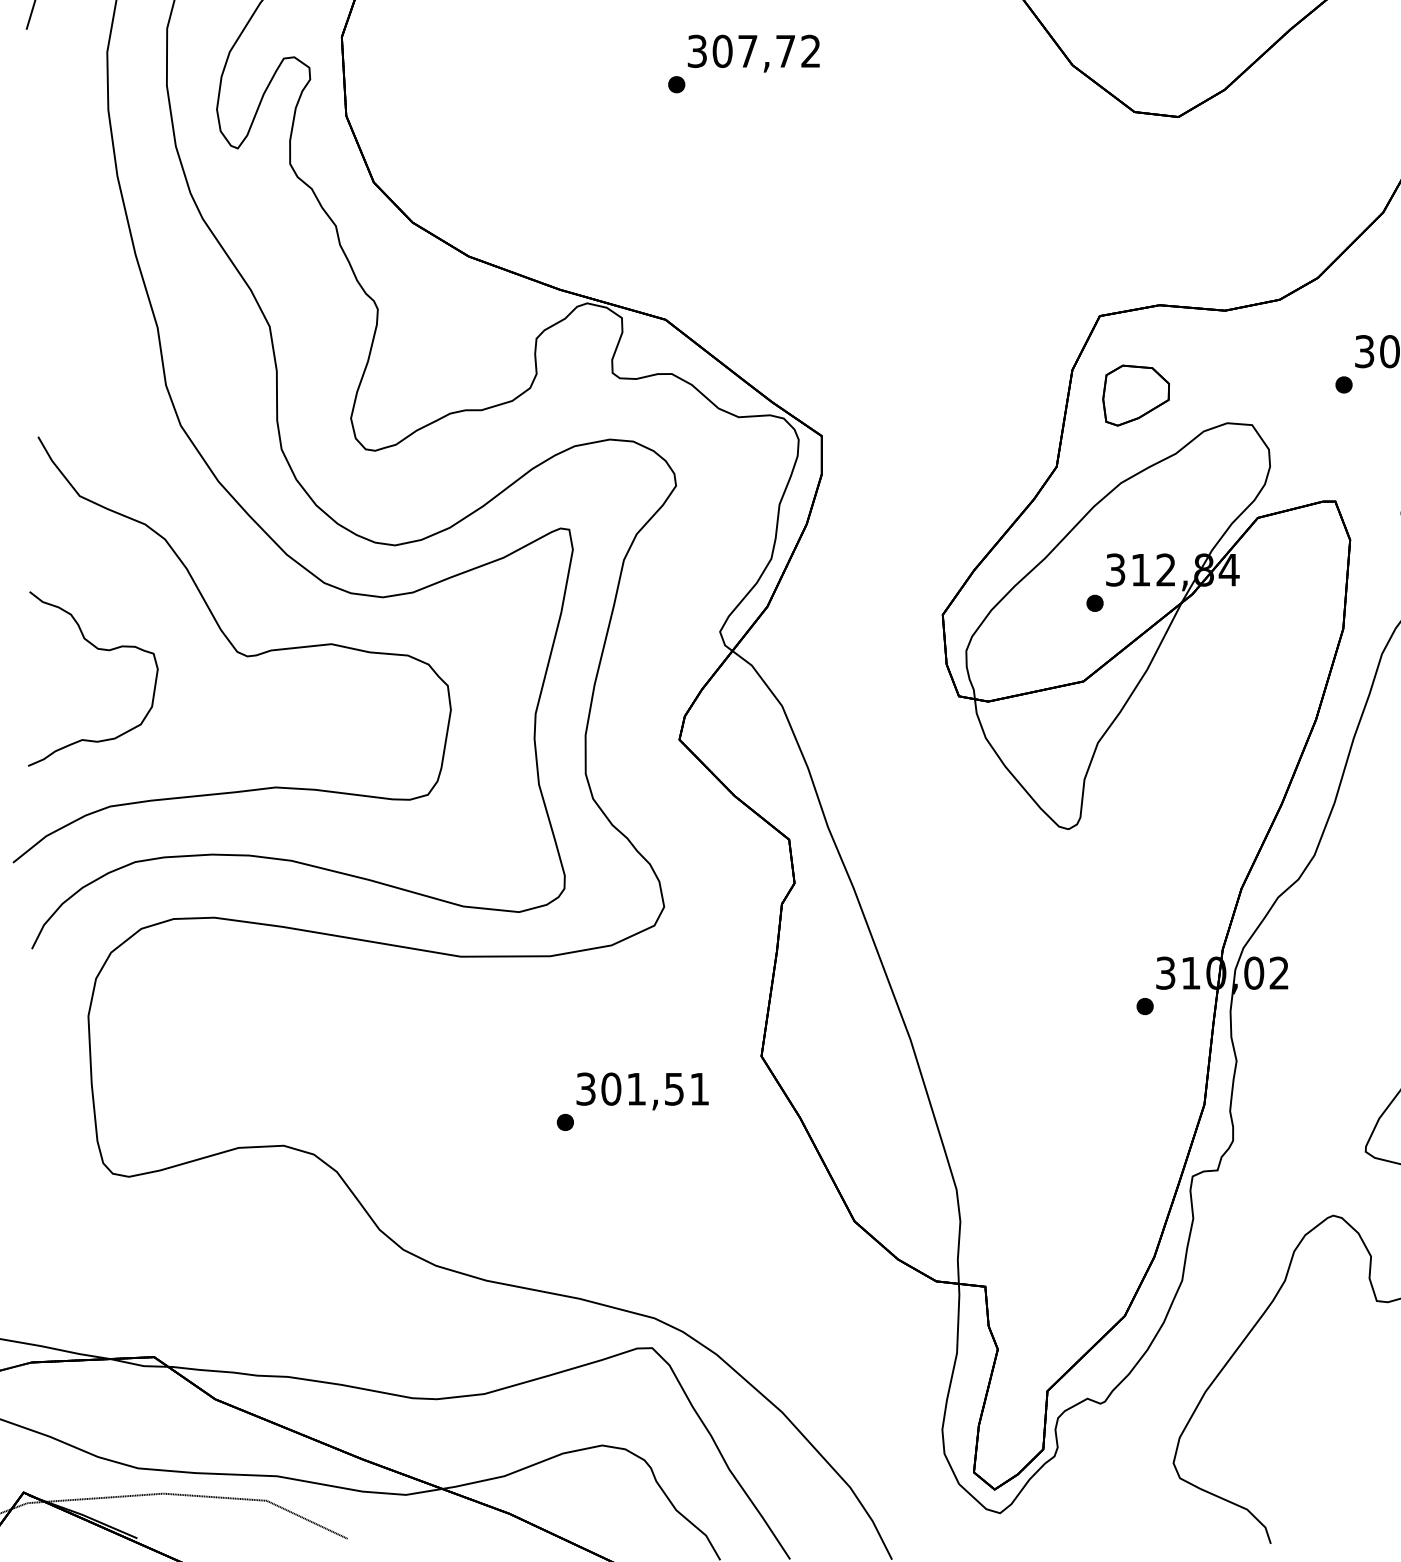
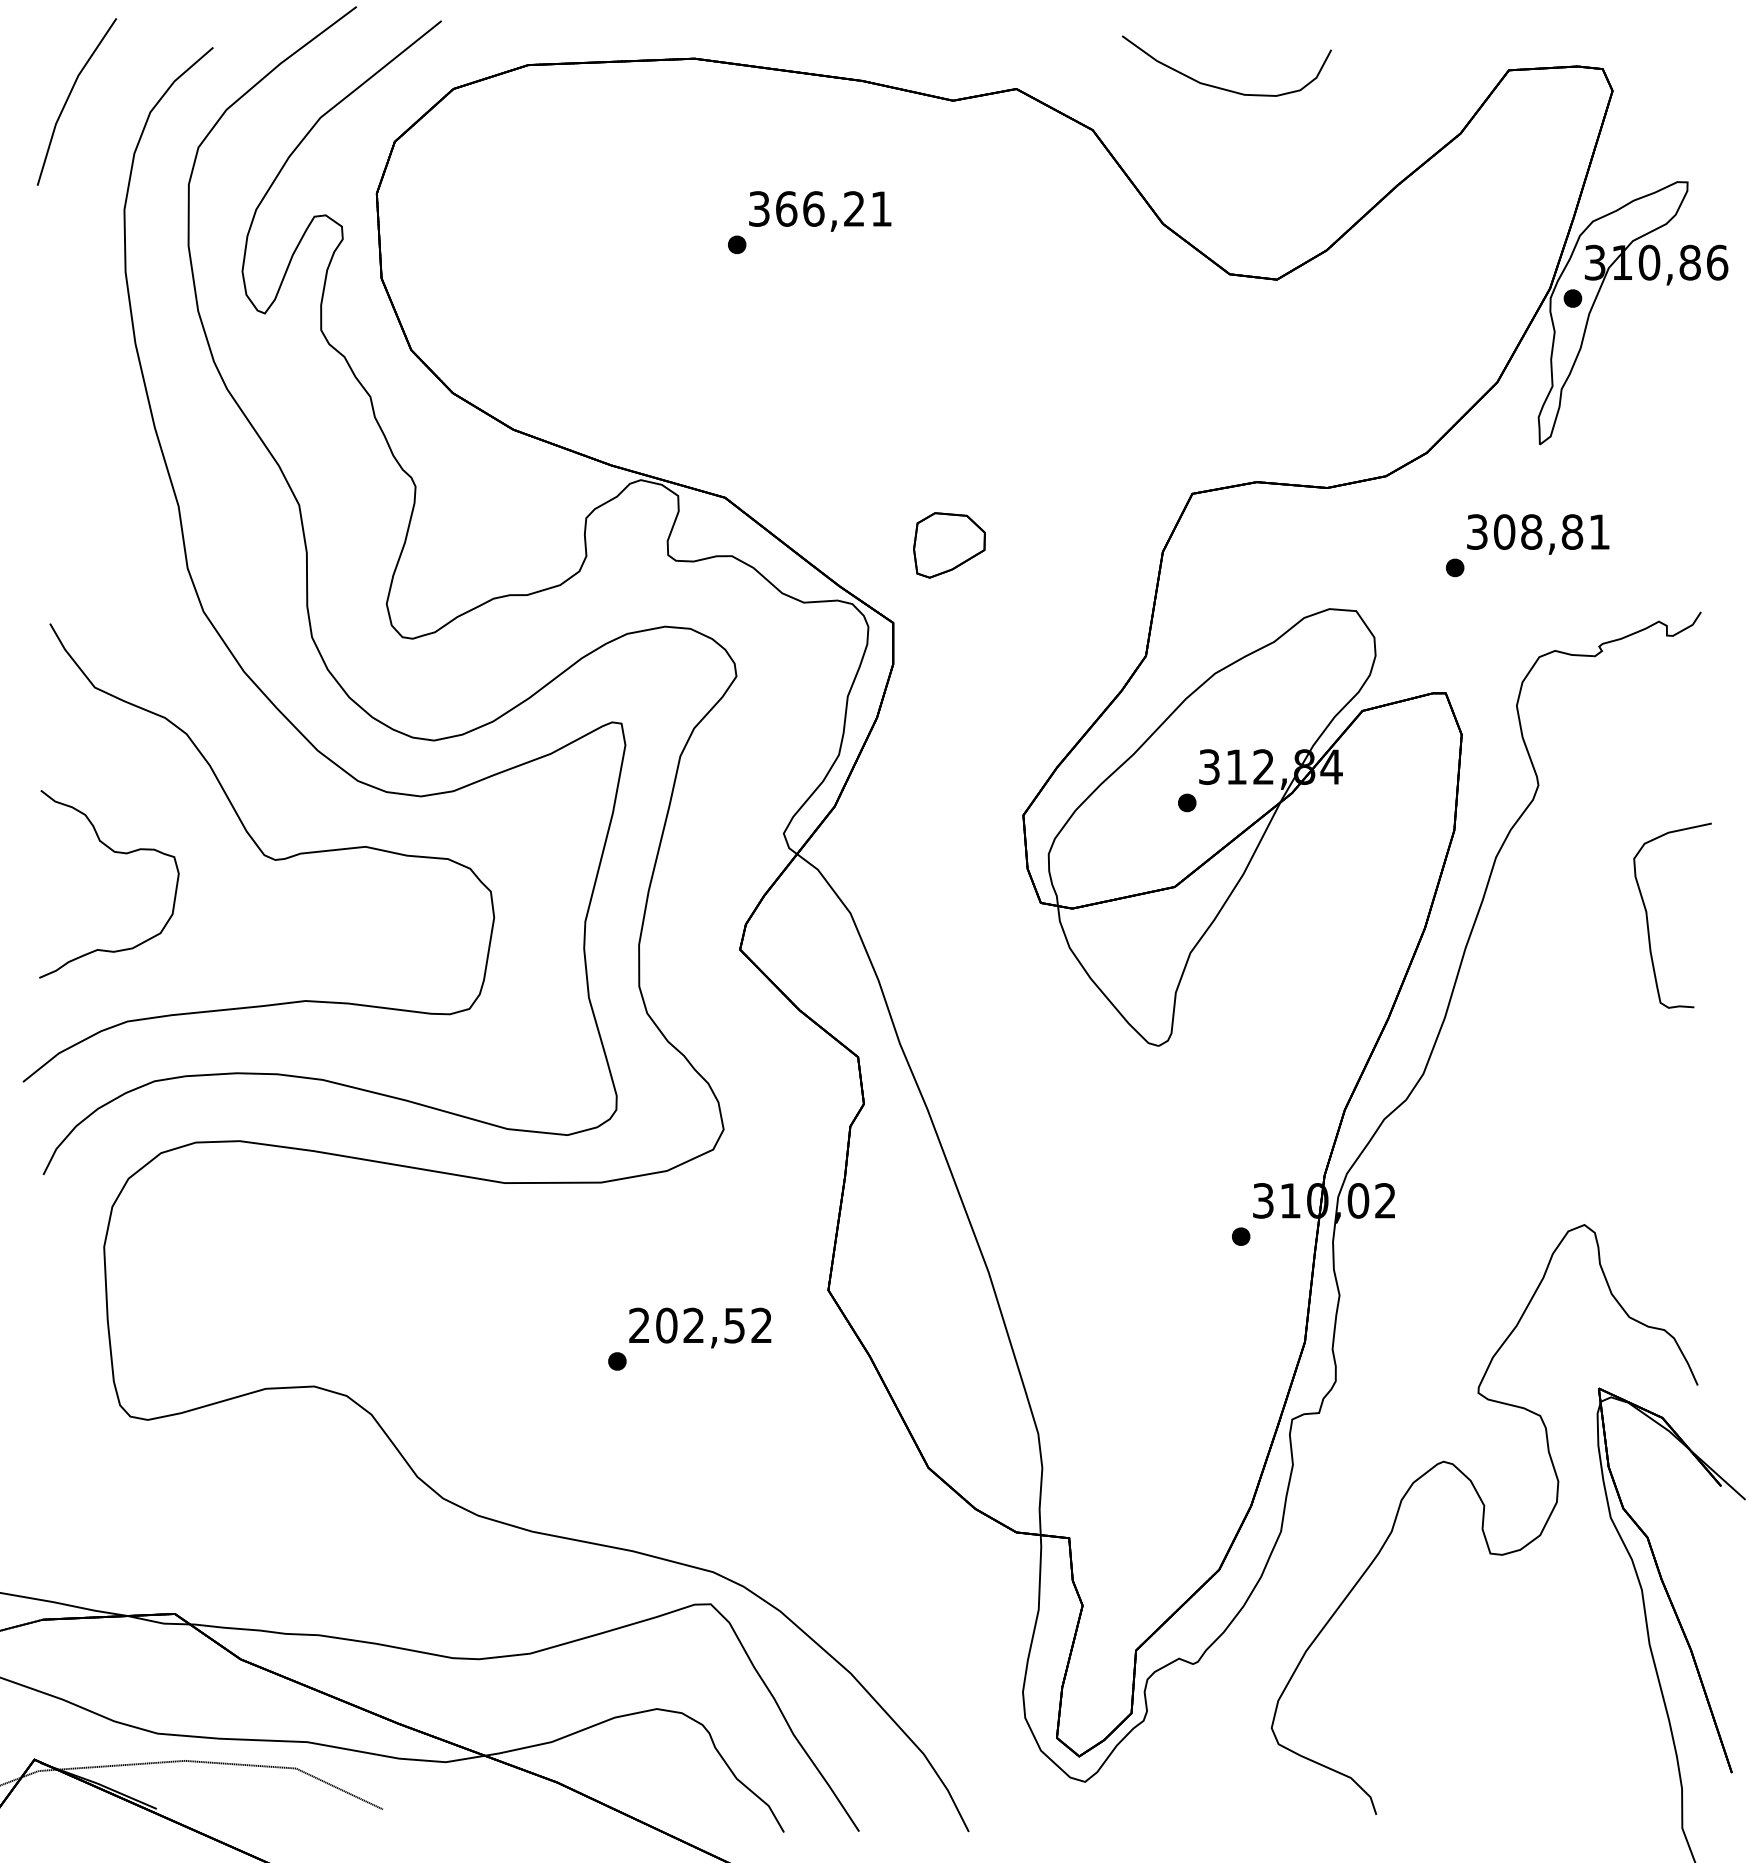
text: (766, 50) -> (833, 208), 307,72 -> 366,21
part: (1136, 395) -> (949, 545), moved
text: (642, 1089) -> (700, 1325), 301,51 -> 202,52

